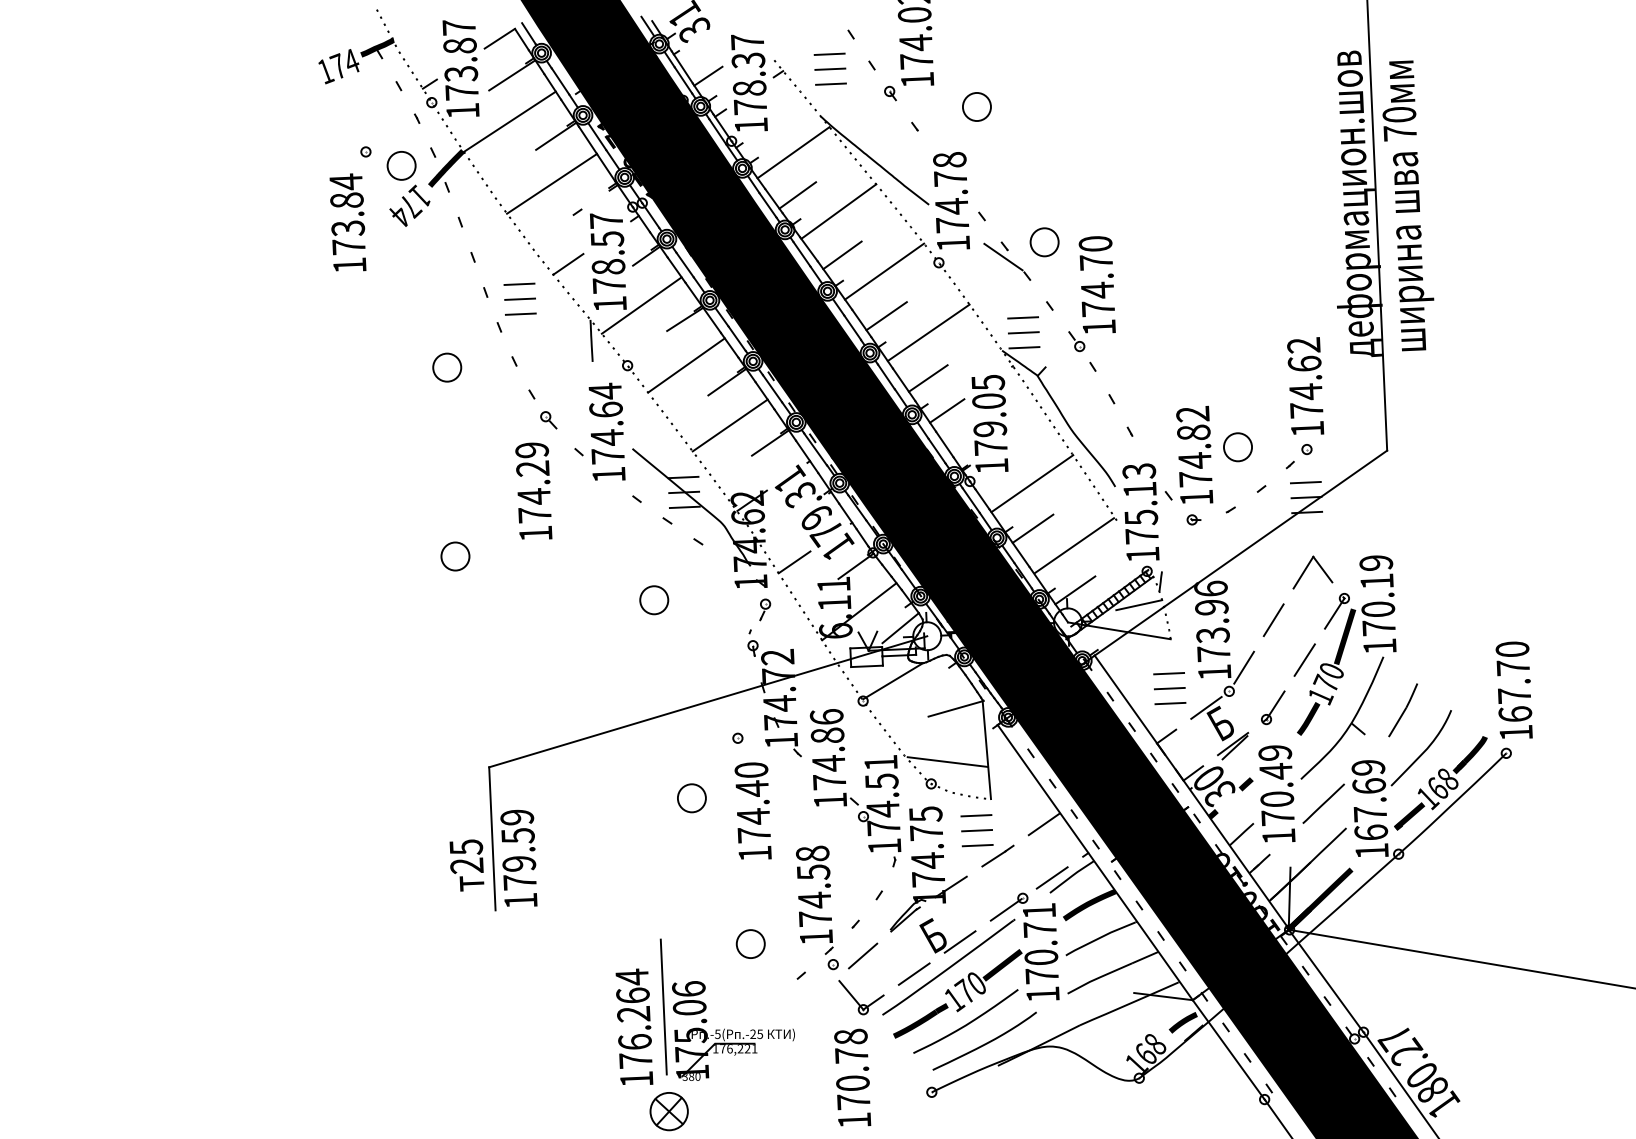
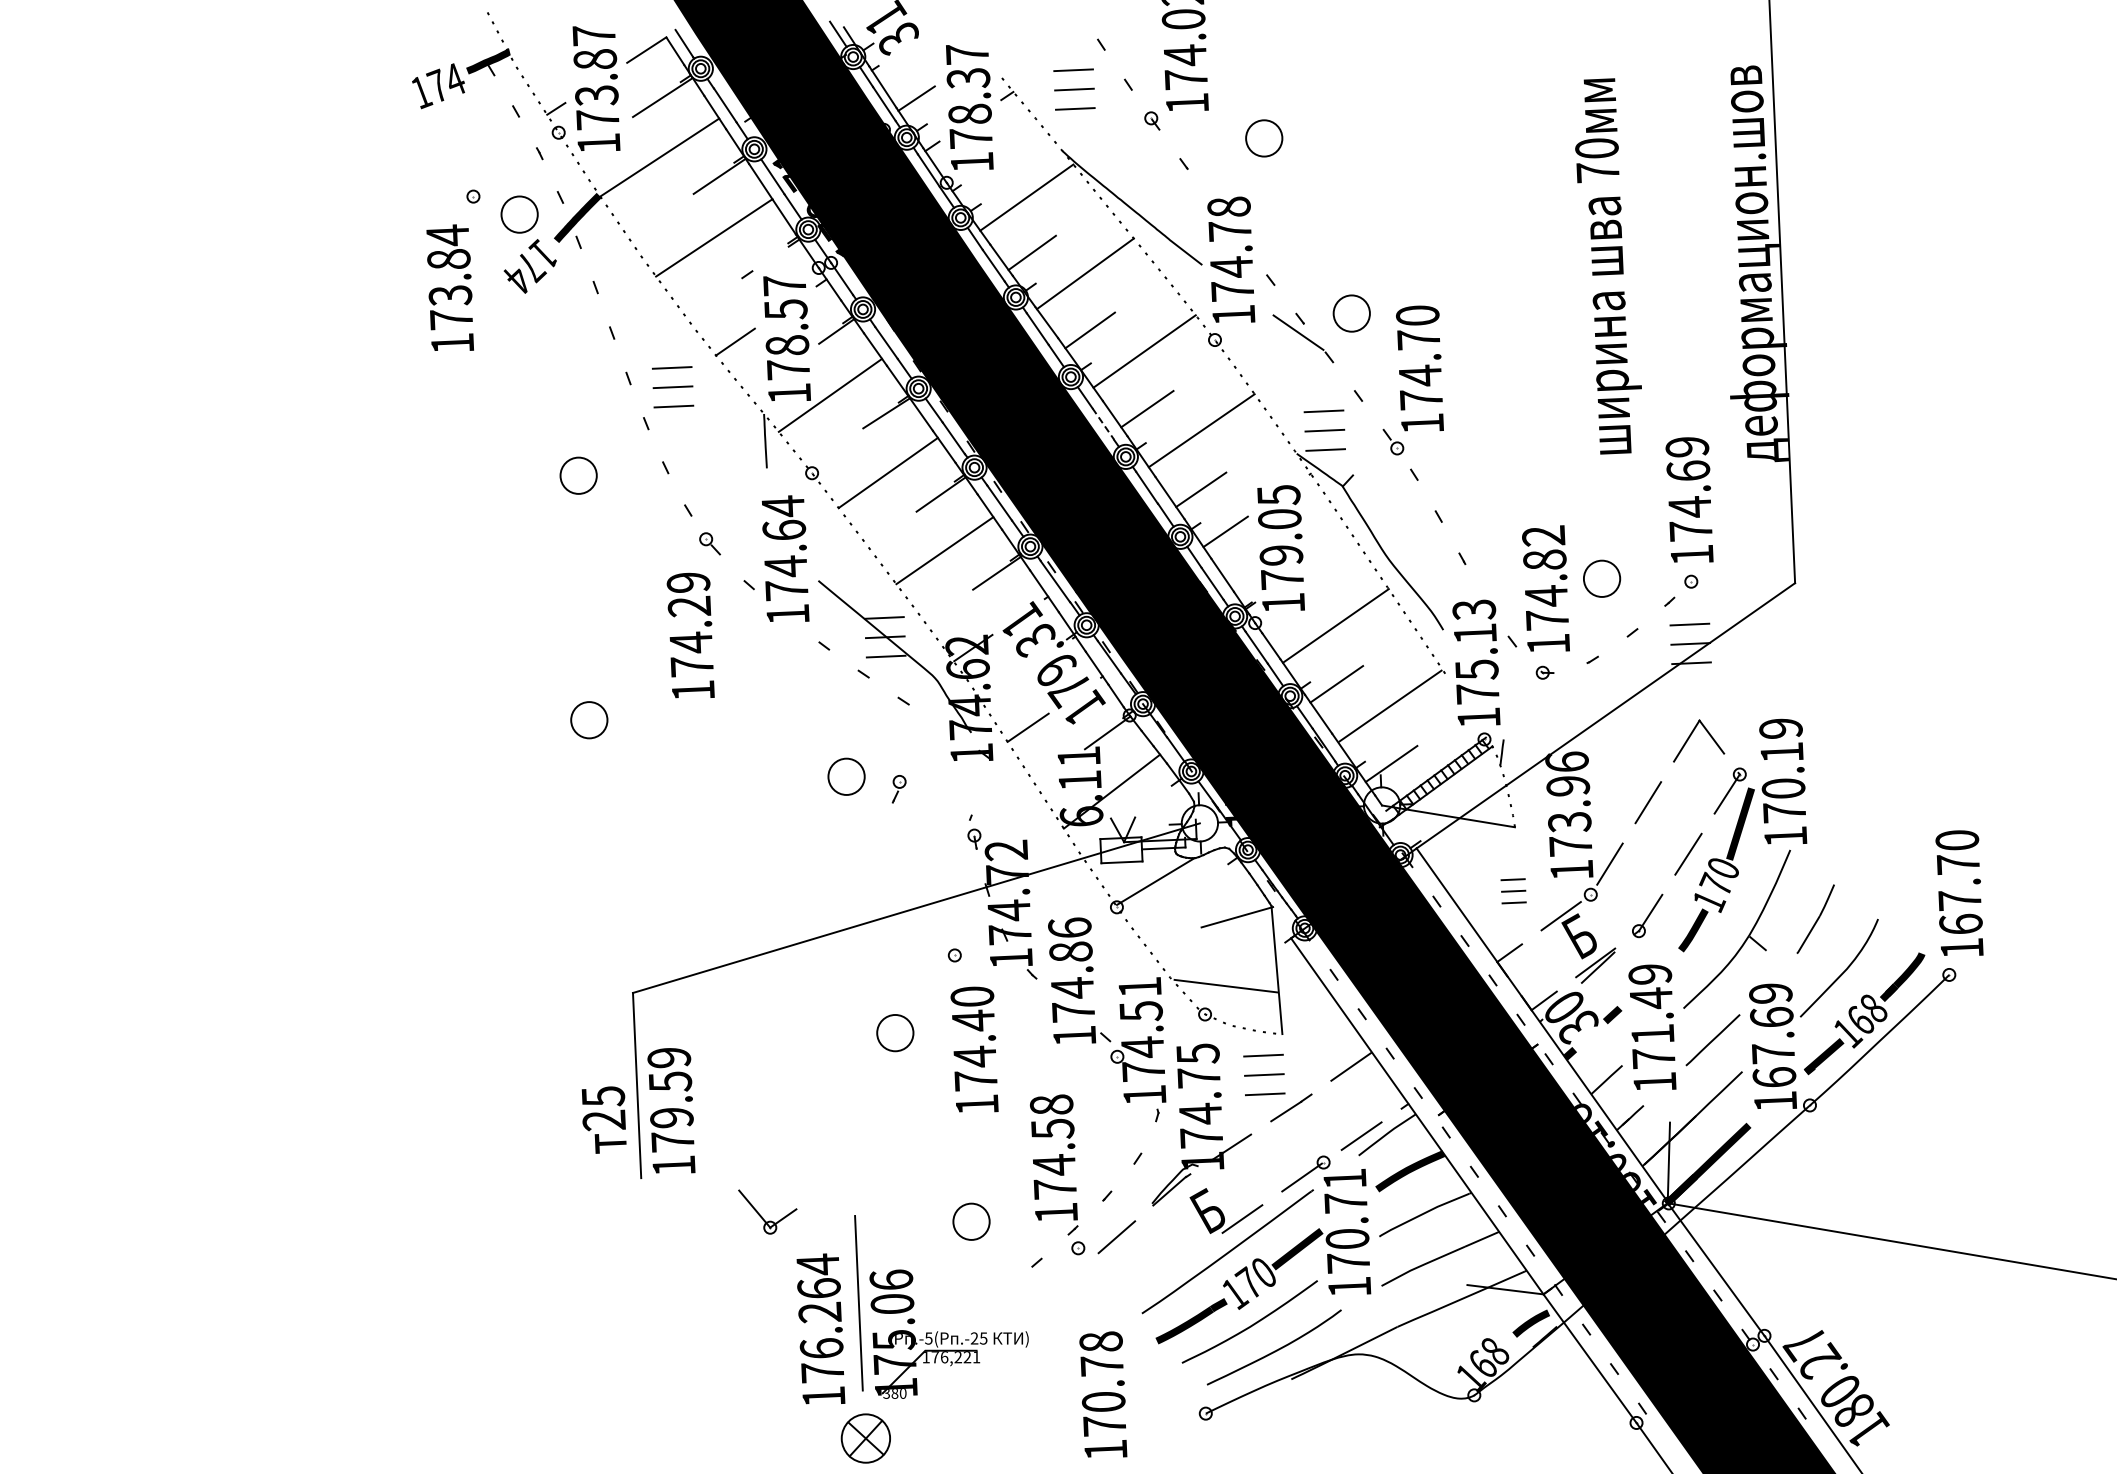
text: (1408, 205) -> (1608, 266), moved
line: (852, 328) -> (1103, 424), solid -> dashed
text: (1304, 345) -> (1687, 446), 174.62 -> 174.69
line: (1138, 604) -> (1473, 782), removed
part: (764, 610) -> (898, 789), moved
line: (900, 627) -> (1165, 812), removed
part: (1169, 688) -> (1513, 891), size x0.6
text: (1276, 799) -> (1652, 1034), 170.49 -> 171.49
line: (913, 974) -> (1182, 1260), removed
part: (857, 1001) -> (762, 1216), moved

